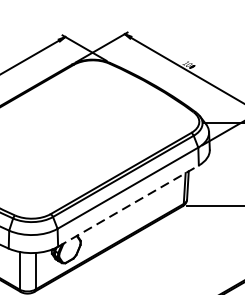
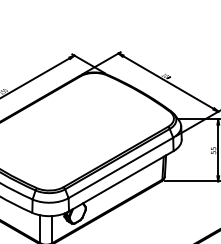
line: (128, 206) -> (121, 181), dashed -> solid

